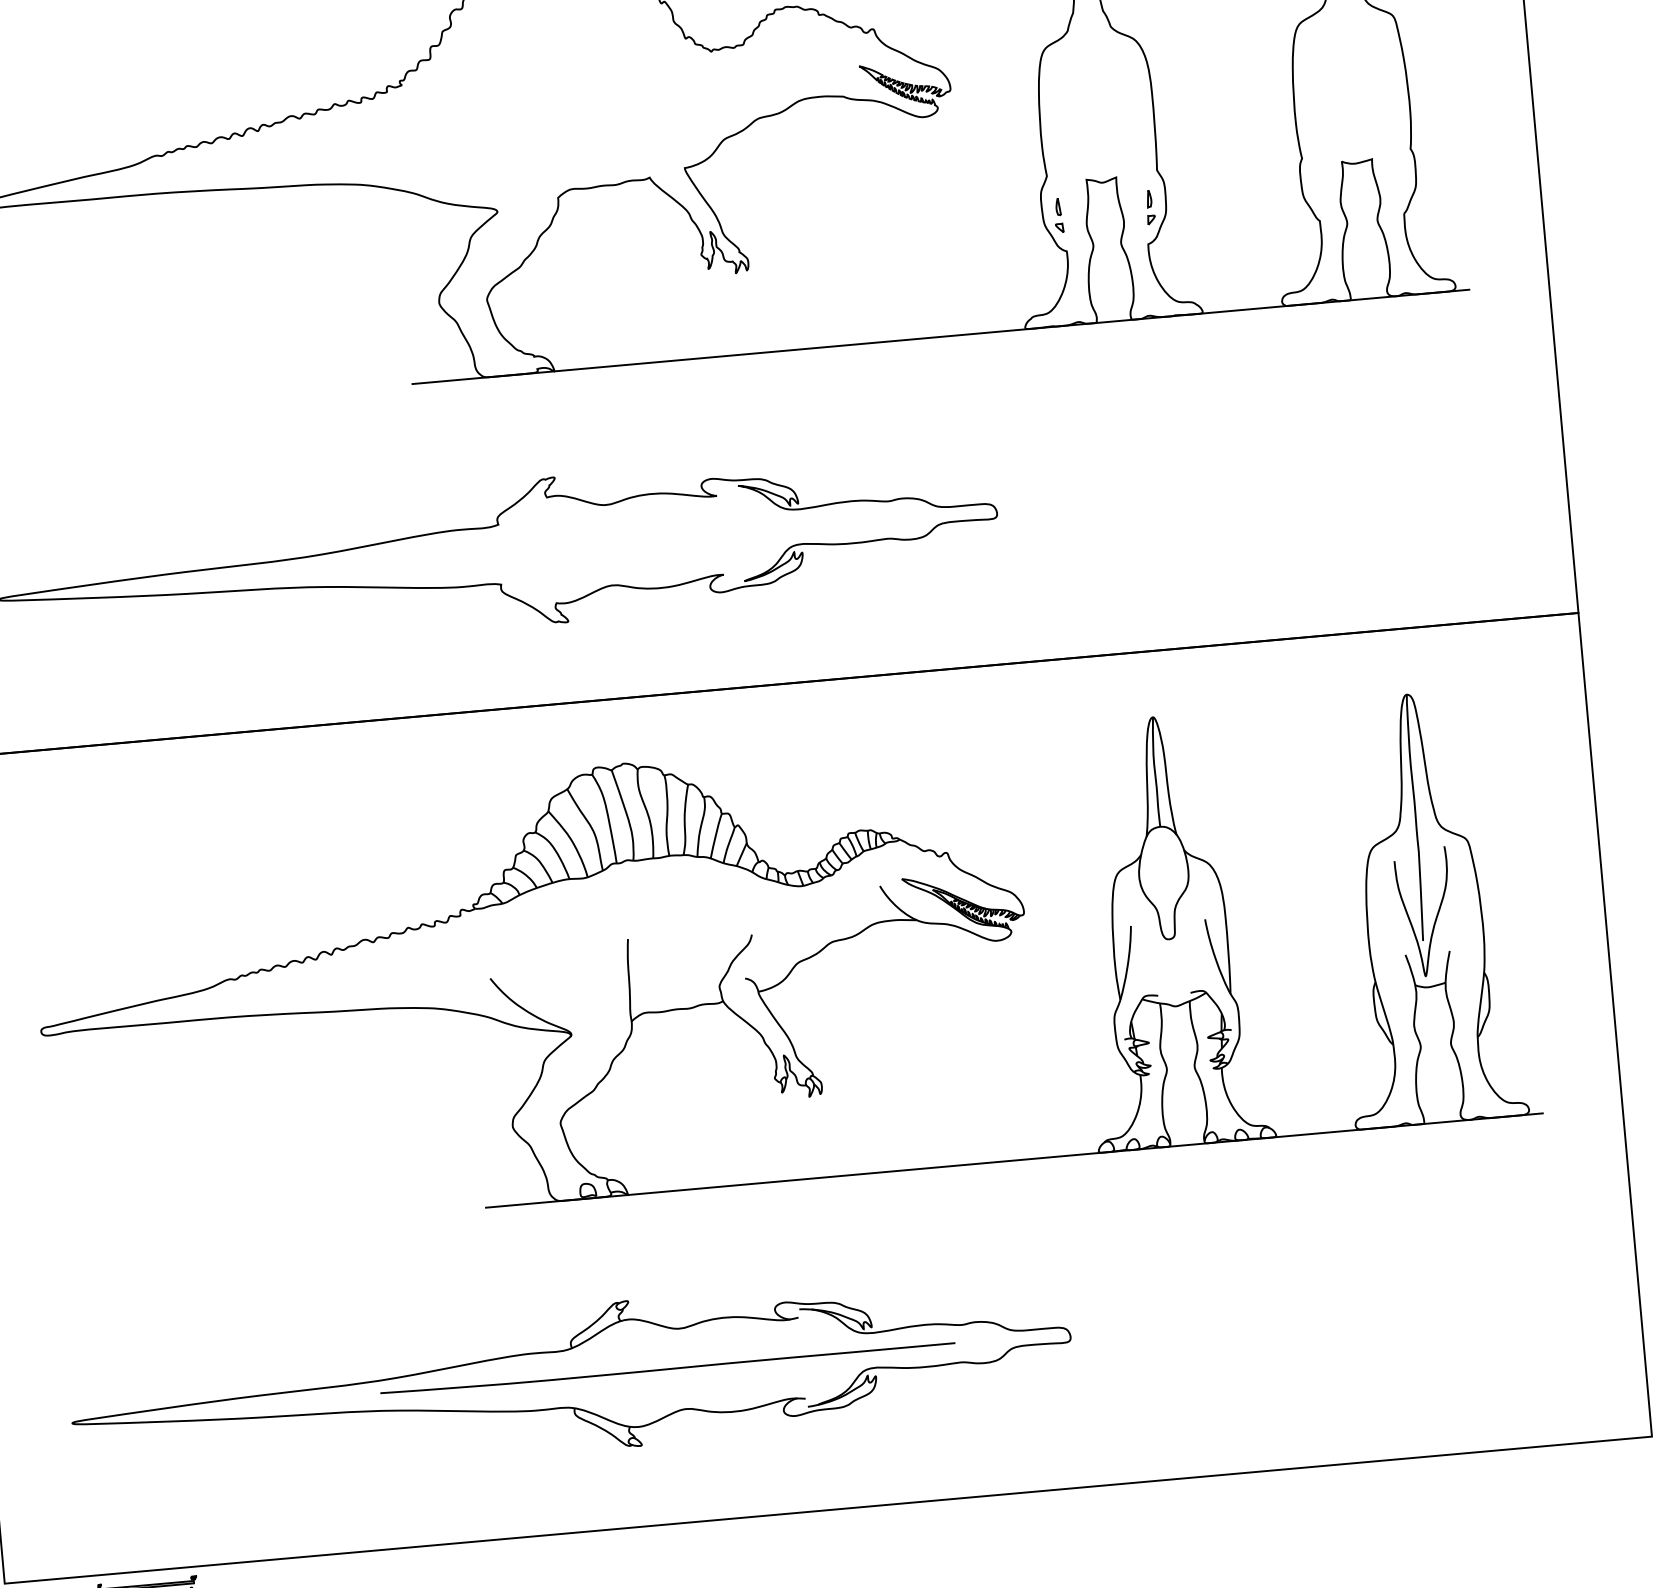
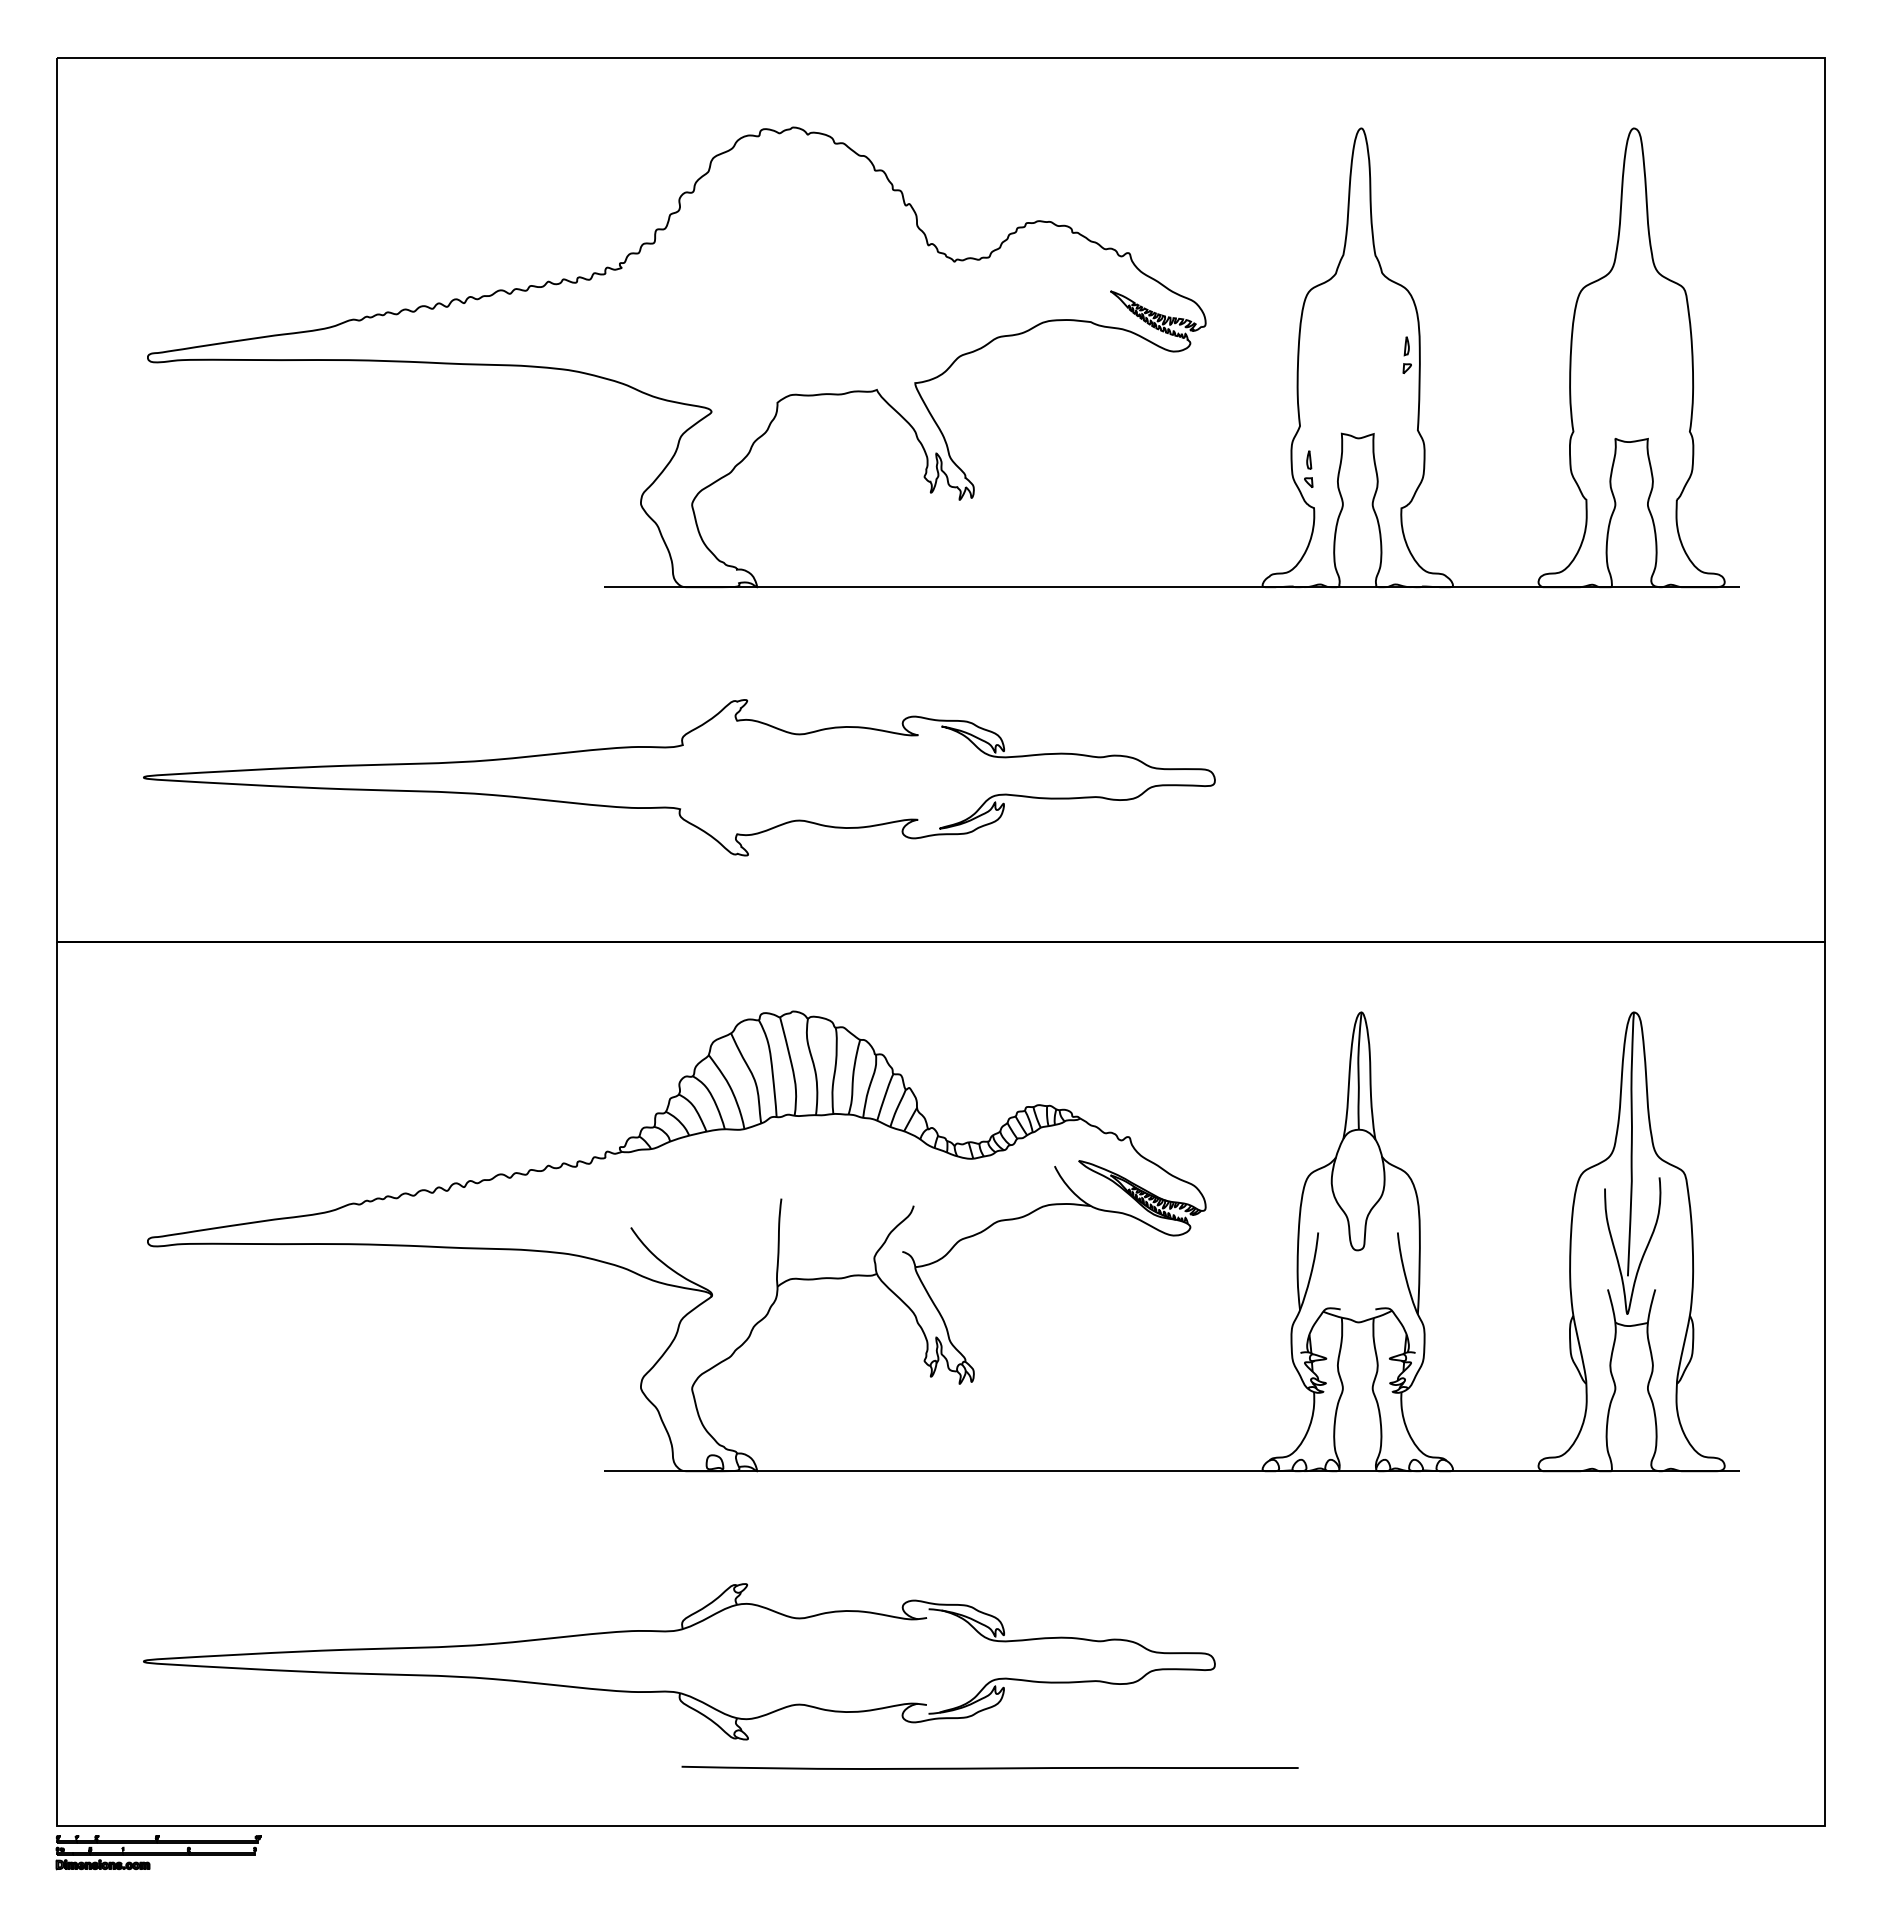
part: (1149, 206) -> (1406, 354), moved
curve: (667, 1368) -> (989, 1767), moved

